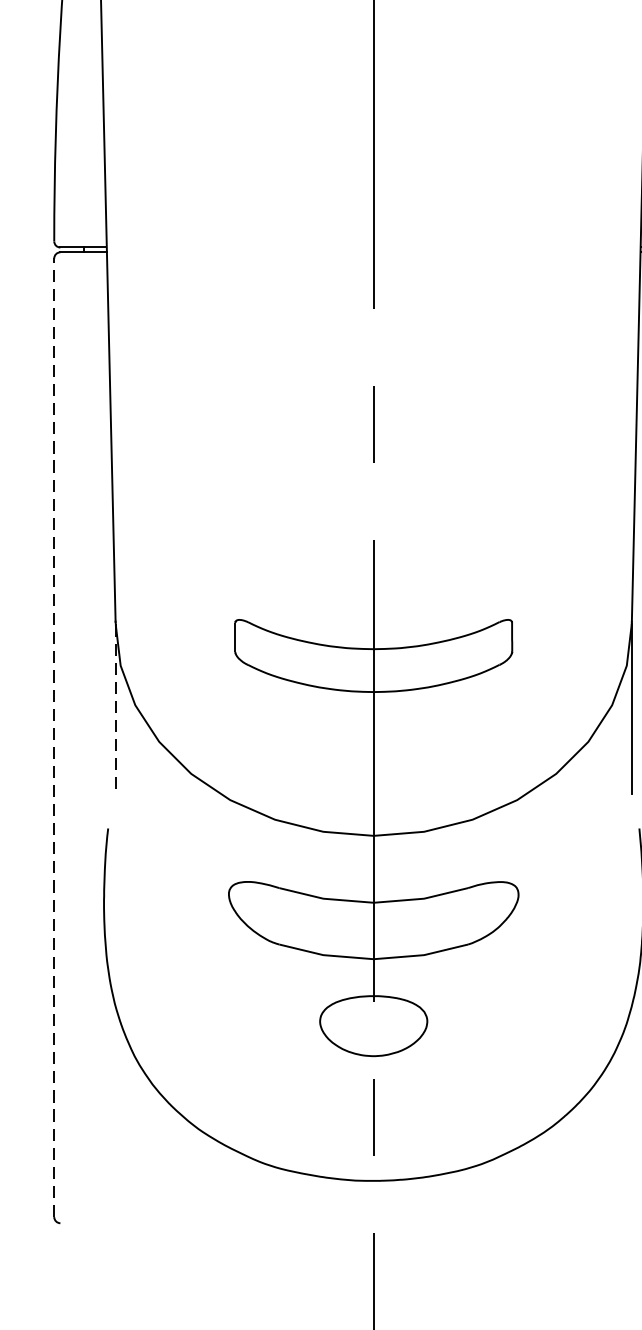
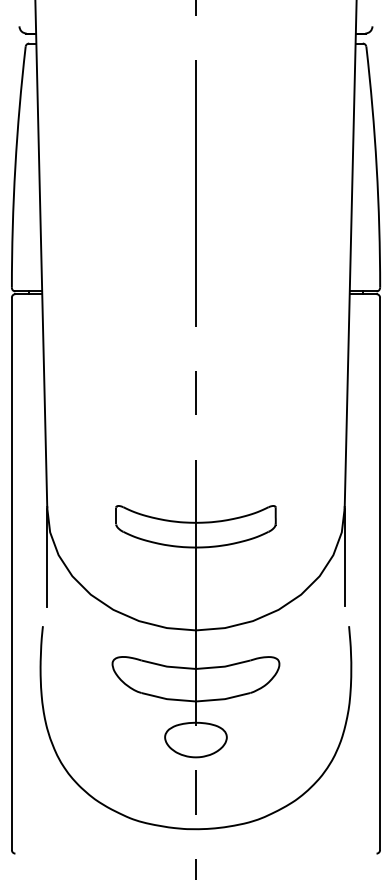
line: (116, 711) -> (47, 558), dashed -> solid
line: (53, 737) -> (11, 573), dashed -> solid

